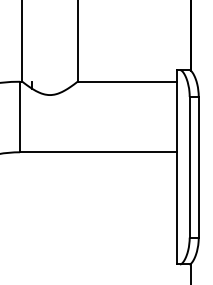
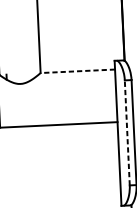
line: (127, 81) -> (77, 71), solid -> dashed
line: (189, 166) -> (127, 132), solid -> dashed

